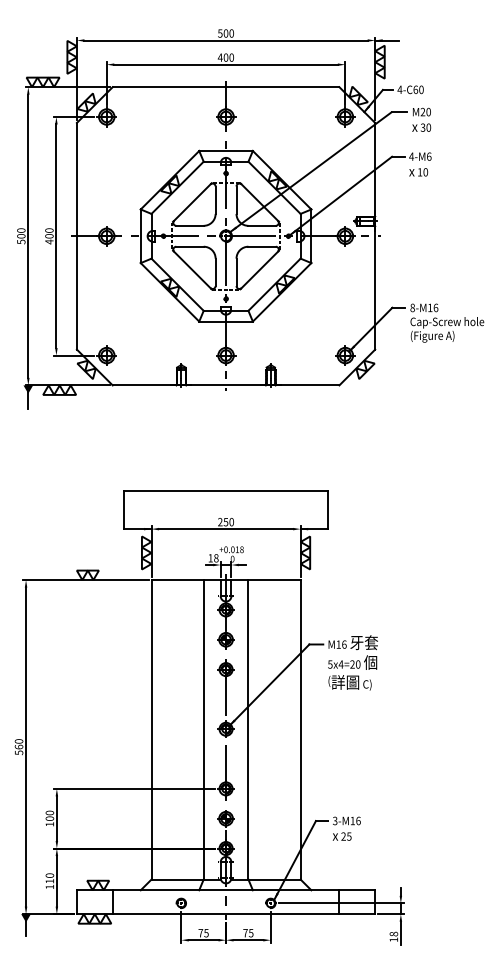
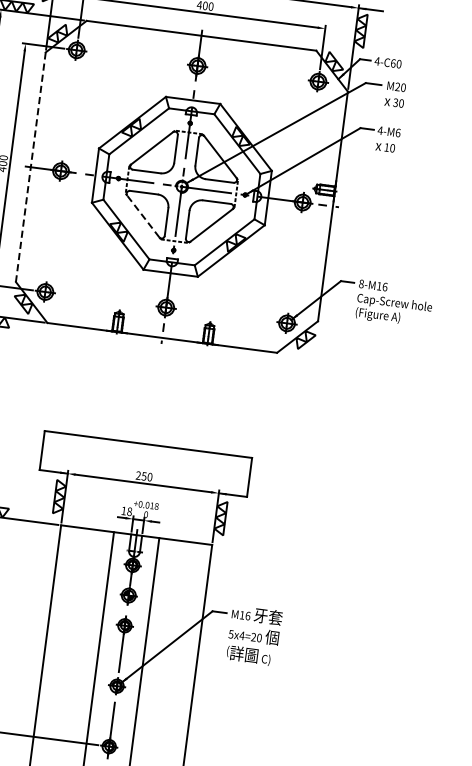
line: (76, 236) -> (30, 167), solid -> dashed
line: (192, 269) -> (143, 216), solid -> dashed

